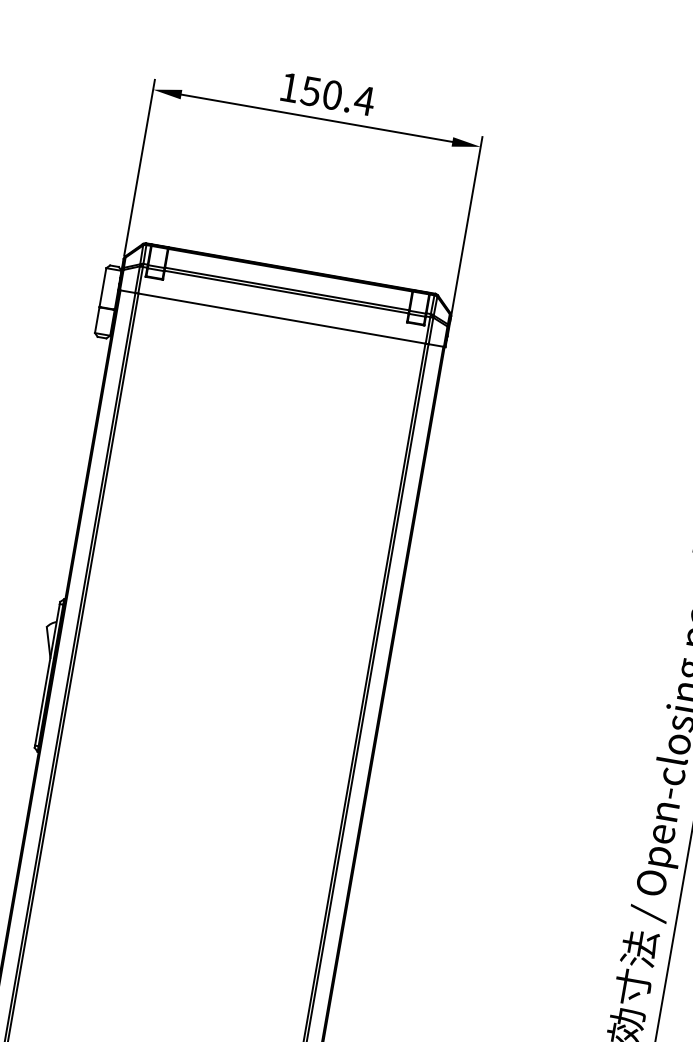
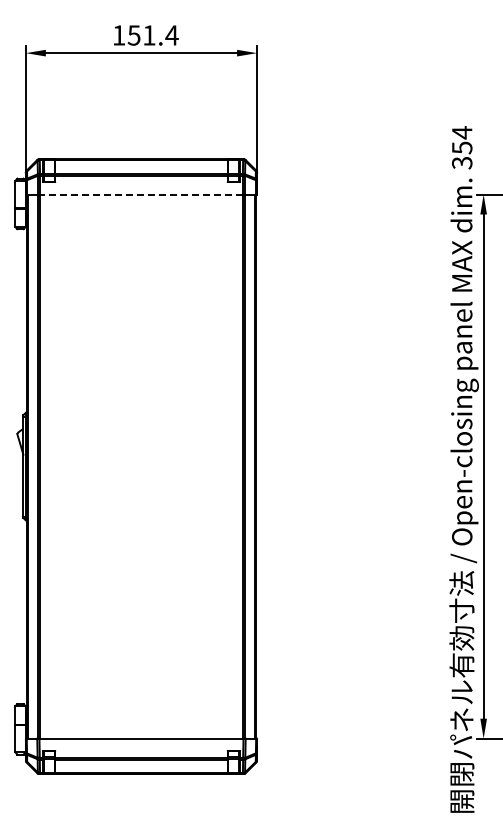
text: (332, 95) -> (149, 35), 150.4 -> 151.4
line: (280, 318) -> (140, 194), solid -> dashed

